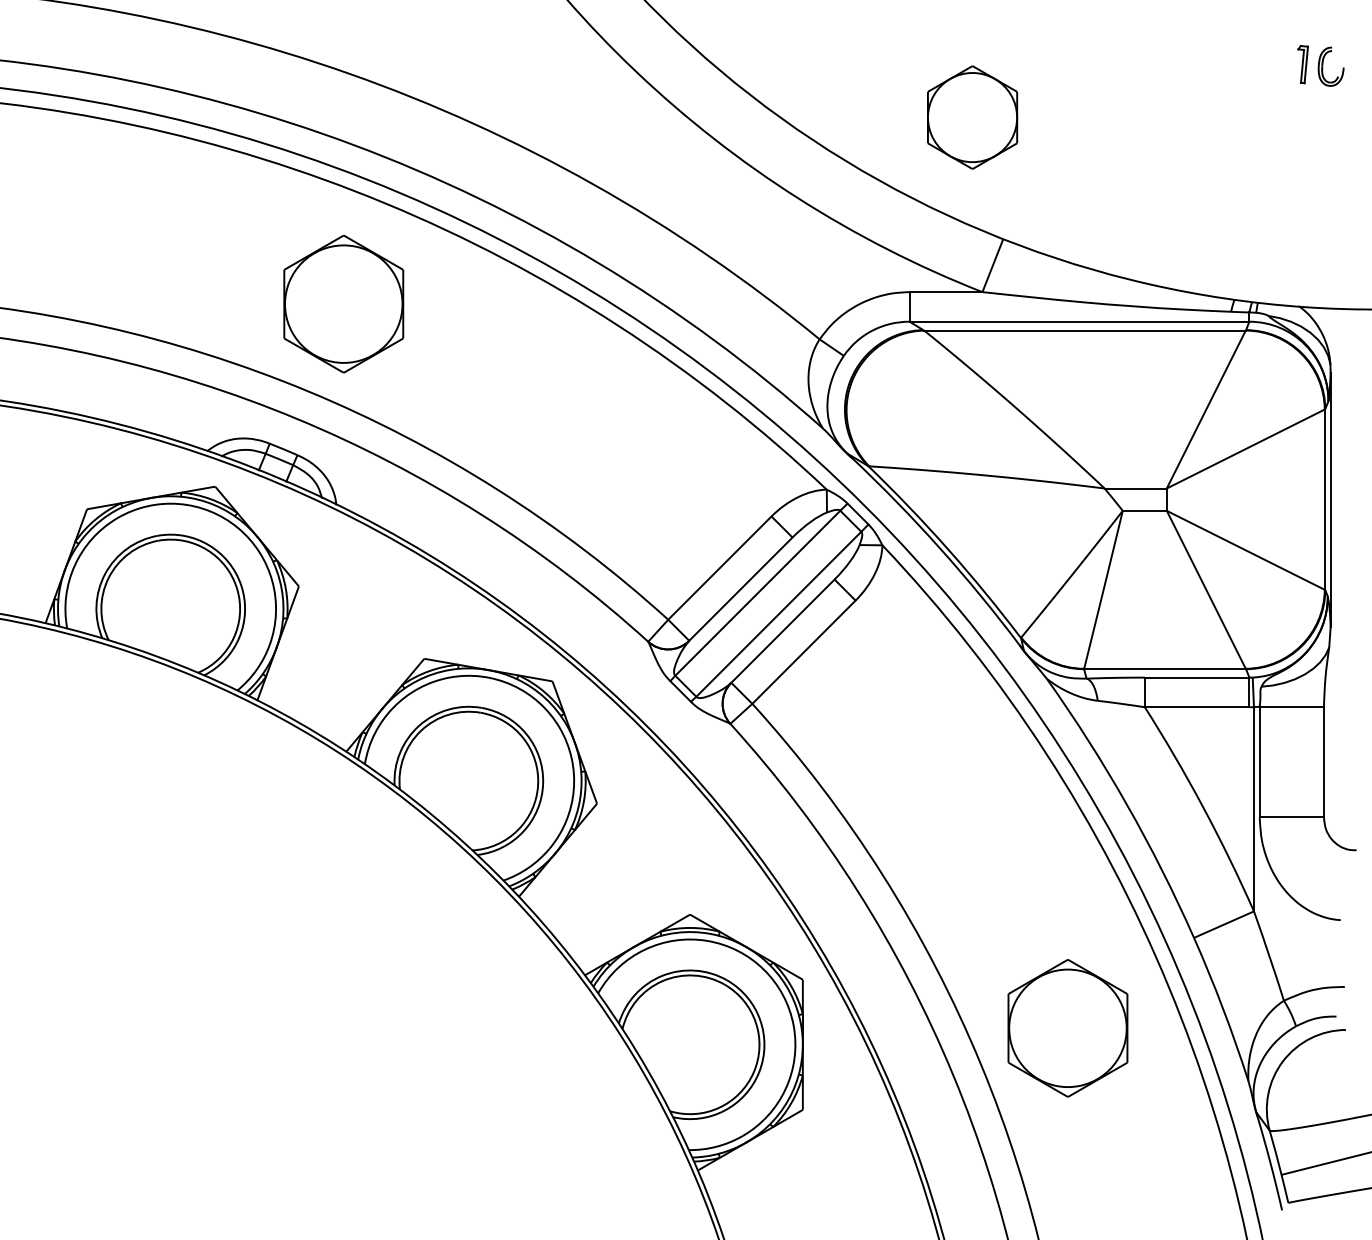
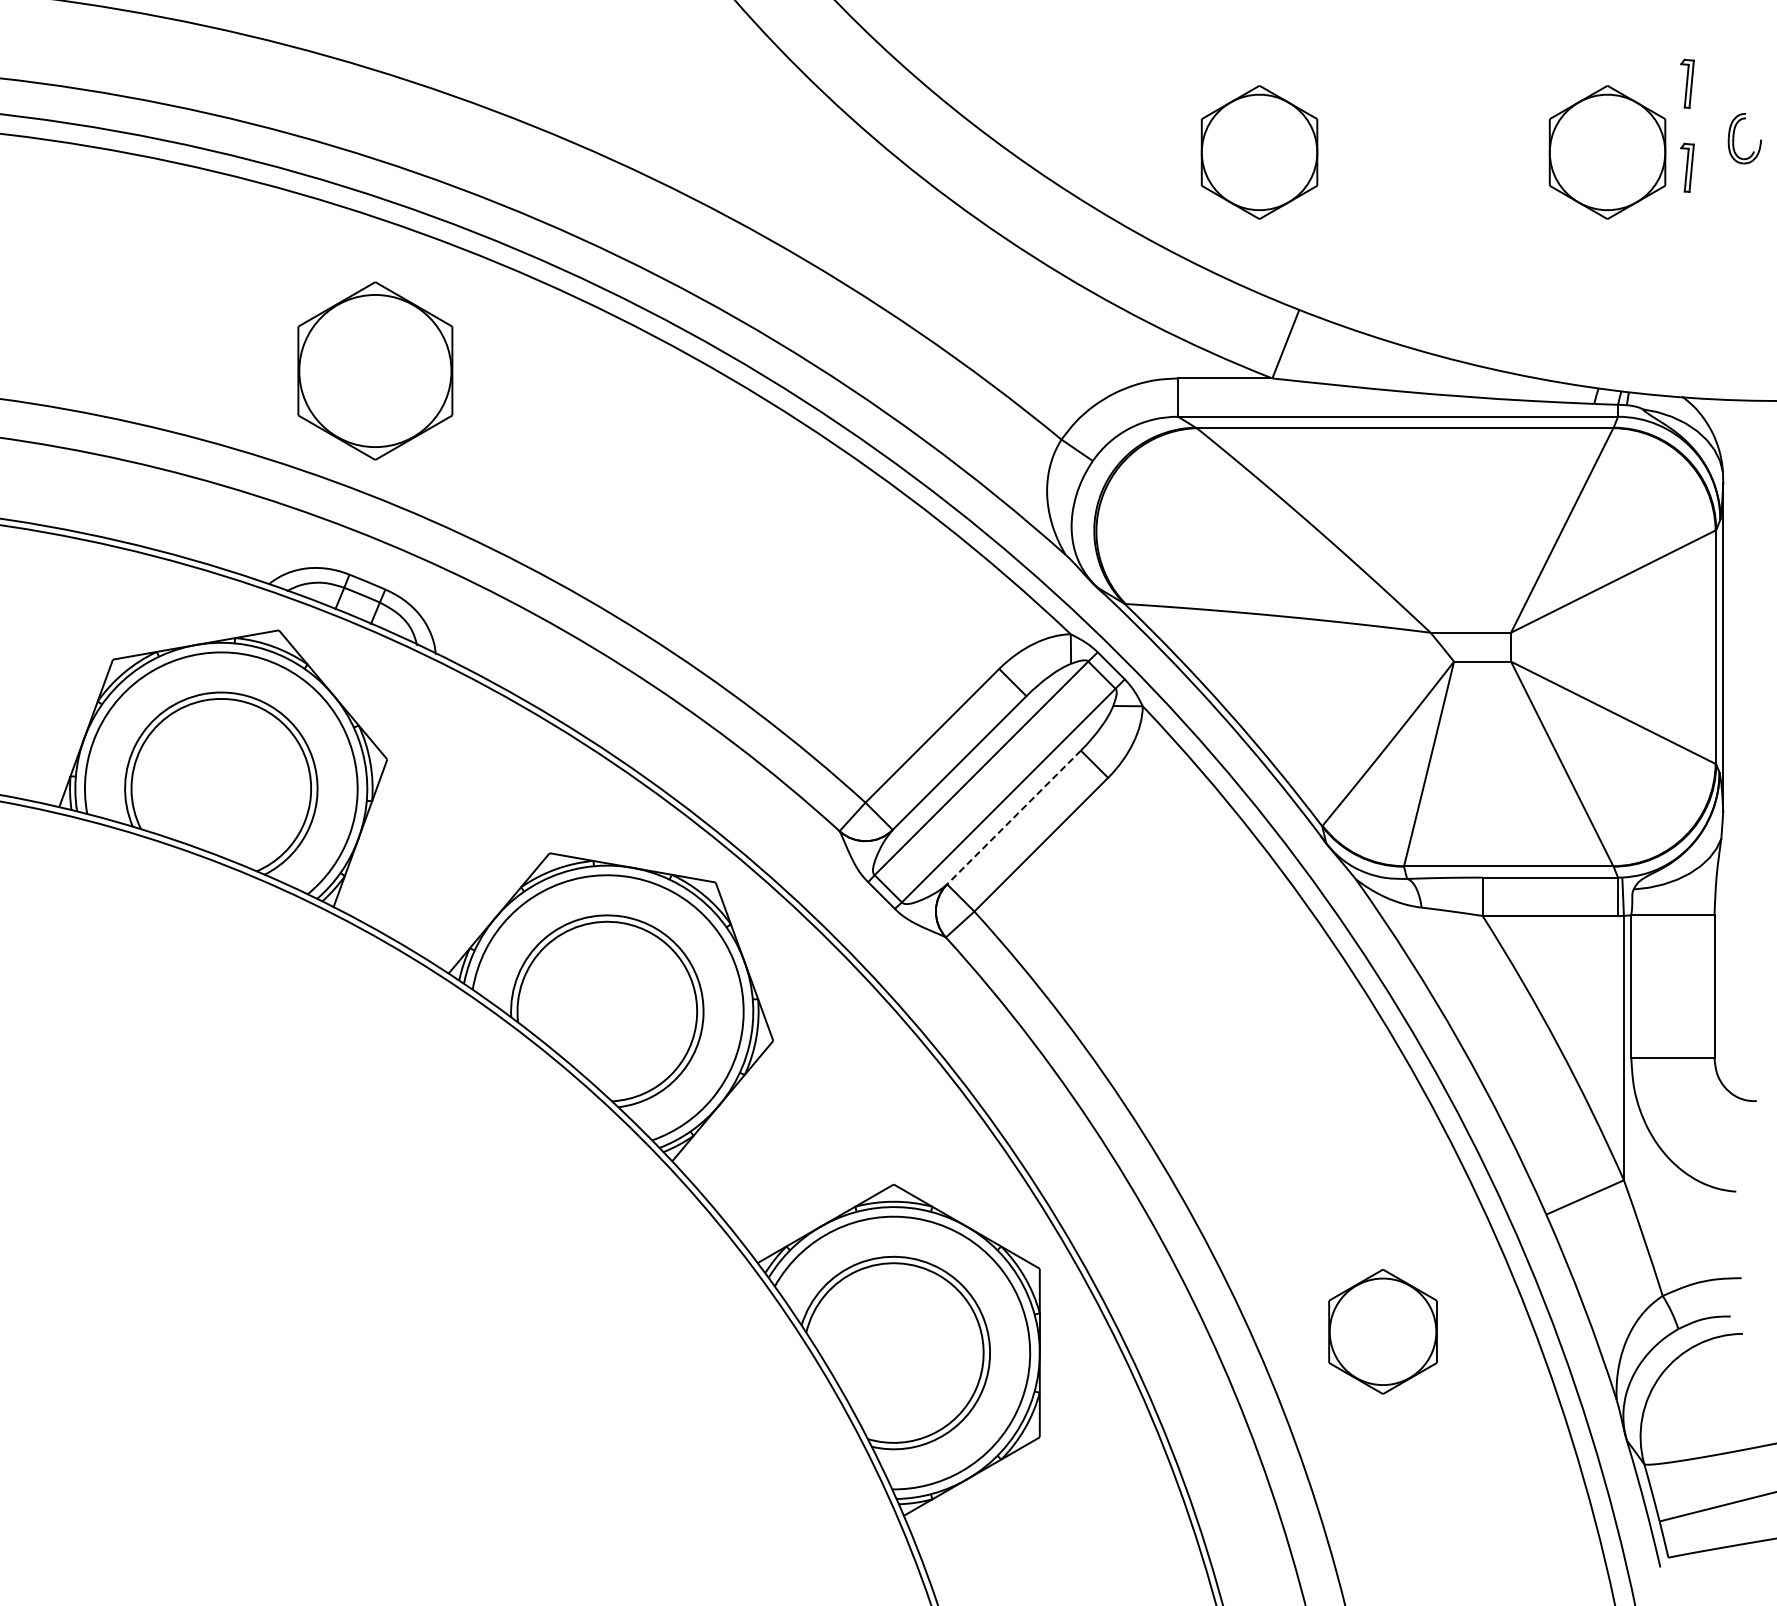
part: (1323, 66) -> (1734, 138), moved
part: (1241, 117) -> (1607, 152), added
part: (1303, 129) -> (1687, 167), added
part: (343, 303) -> (375, 370), moved
line: (783, 631) -> (1014, 817), solid -> dashed
part: (1067, 1028) -> (1382, 1331), size x0.7

